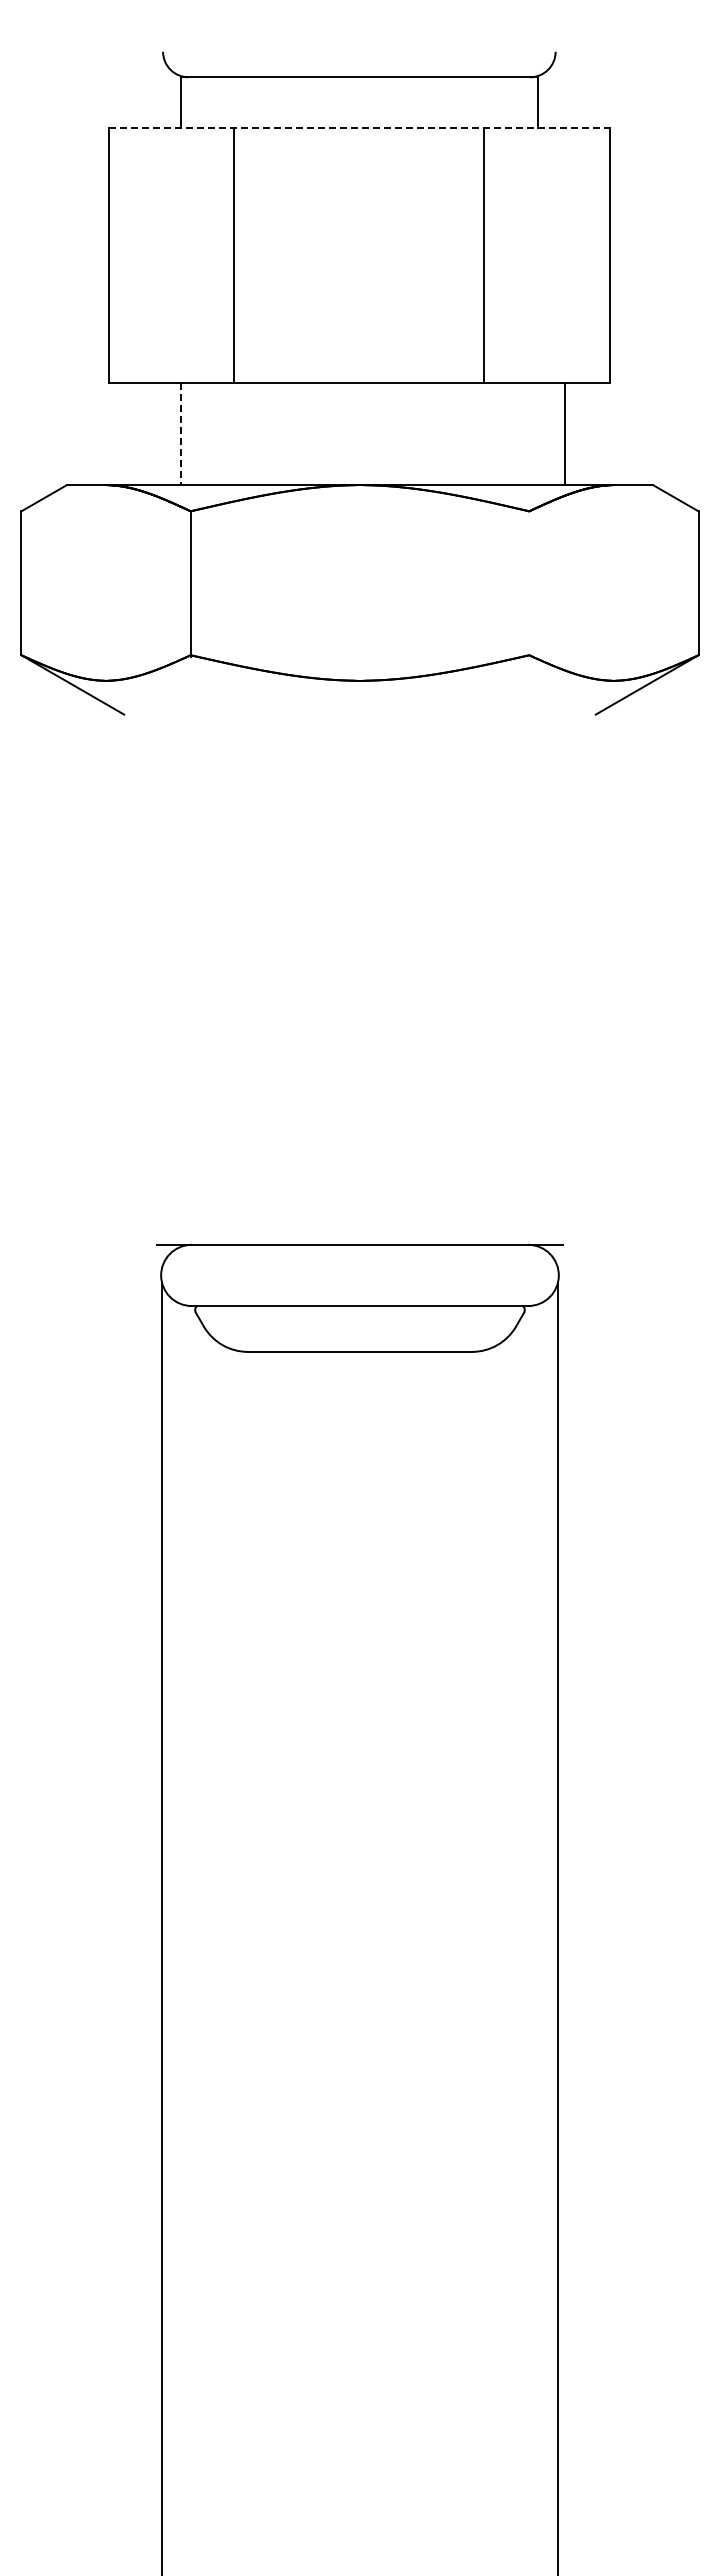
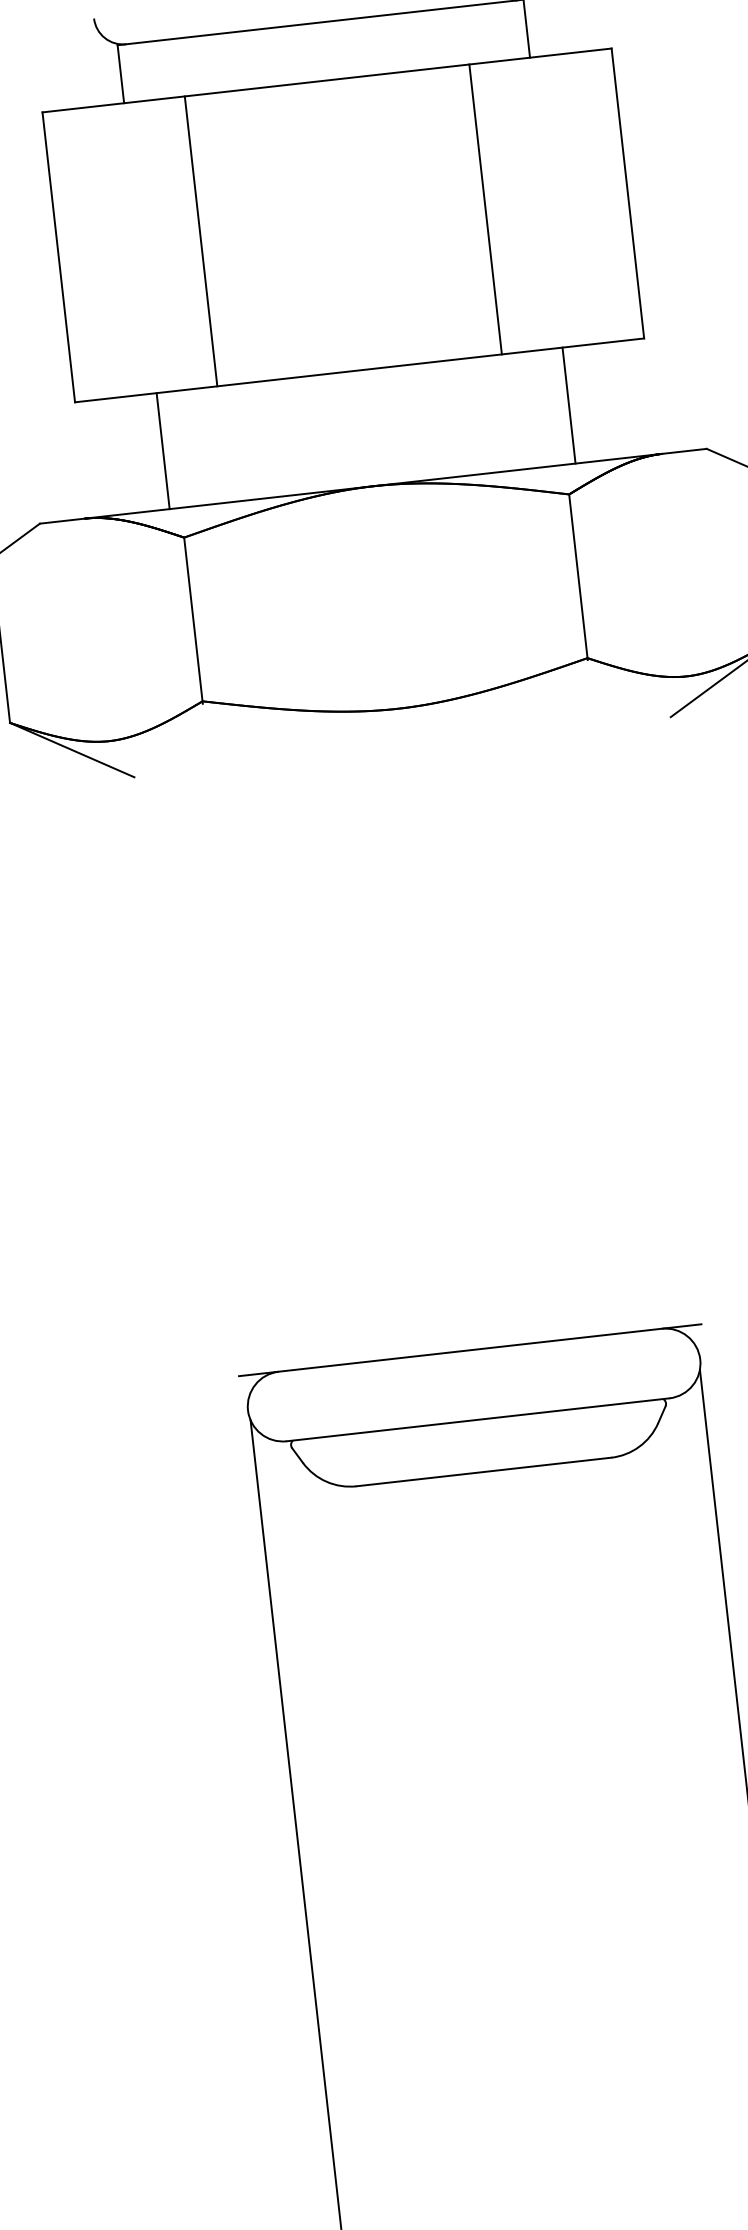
line: (359, 128) -> (327, 80), dashed -> solid
line: (180, 434) -> (162, 451), dashed -> solid
line: (564, 434) -> (568, 406), moved
line: (529, 583) -> (578, 576), added

